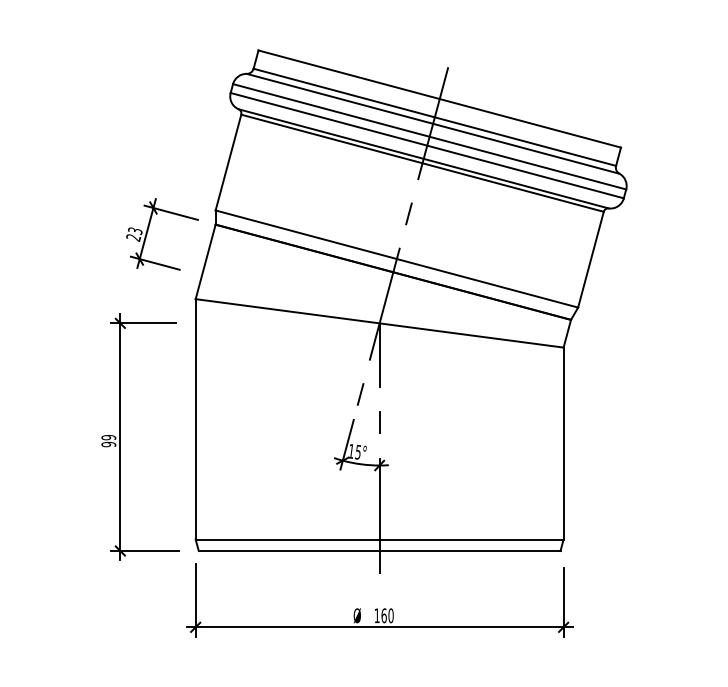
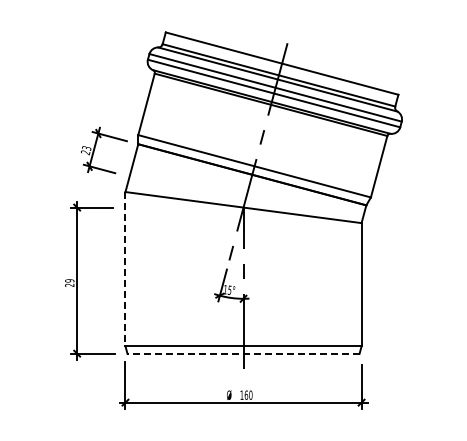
line: (195, 419) -> (125, 269), solid -> dashed
text: (108, 444) -> (69, 285), 99 -> 29
line: (379, 550) -> (243, 353), solid -> dashed

